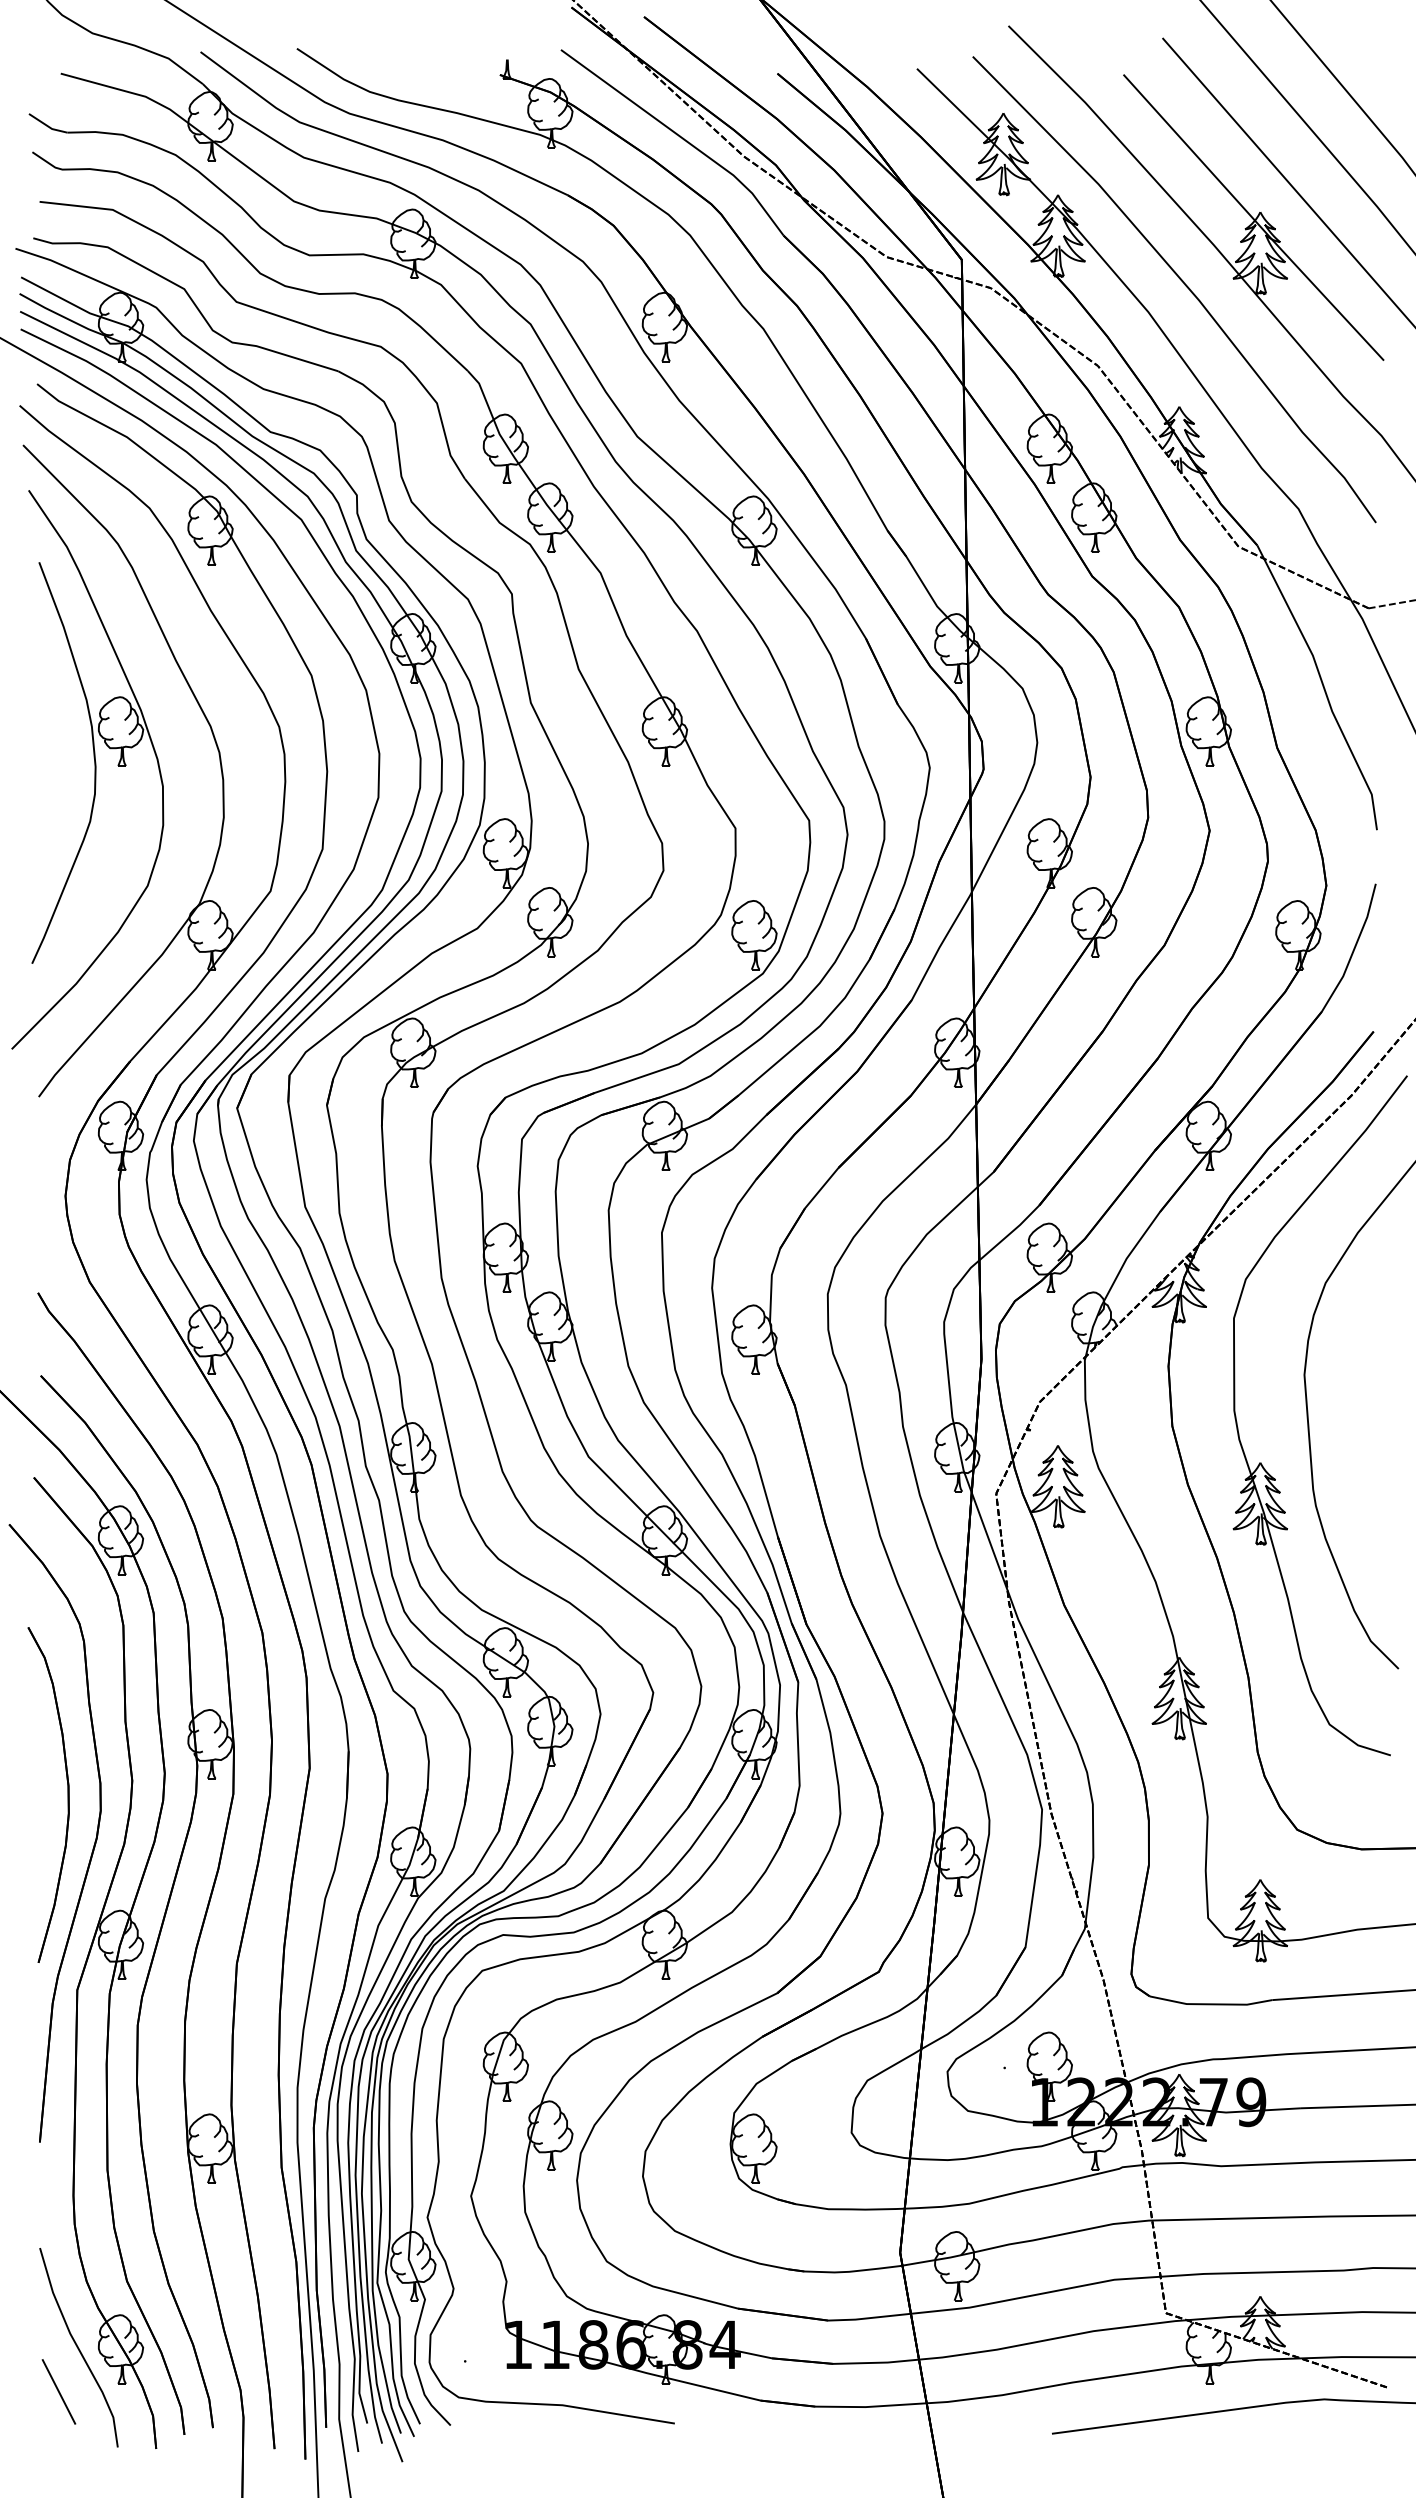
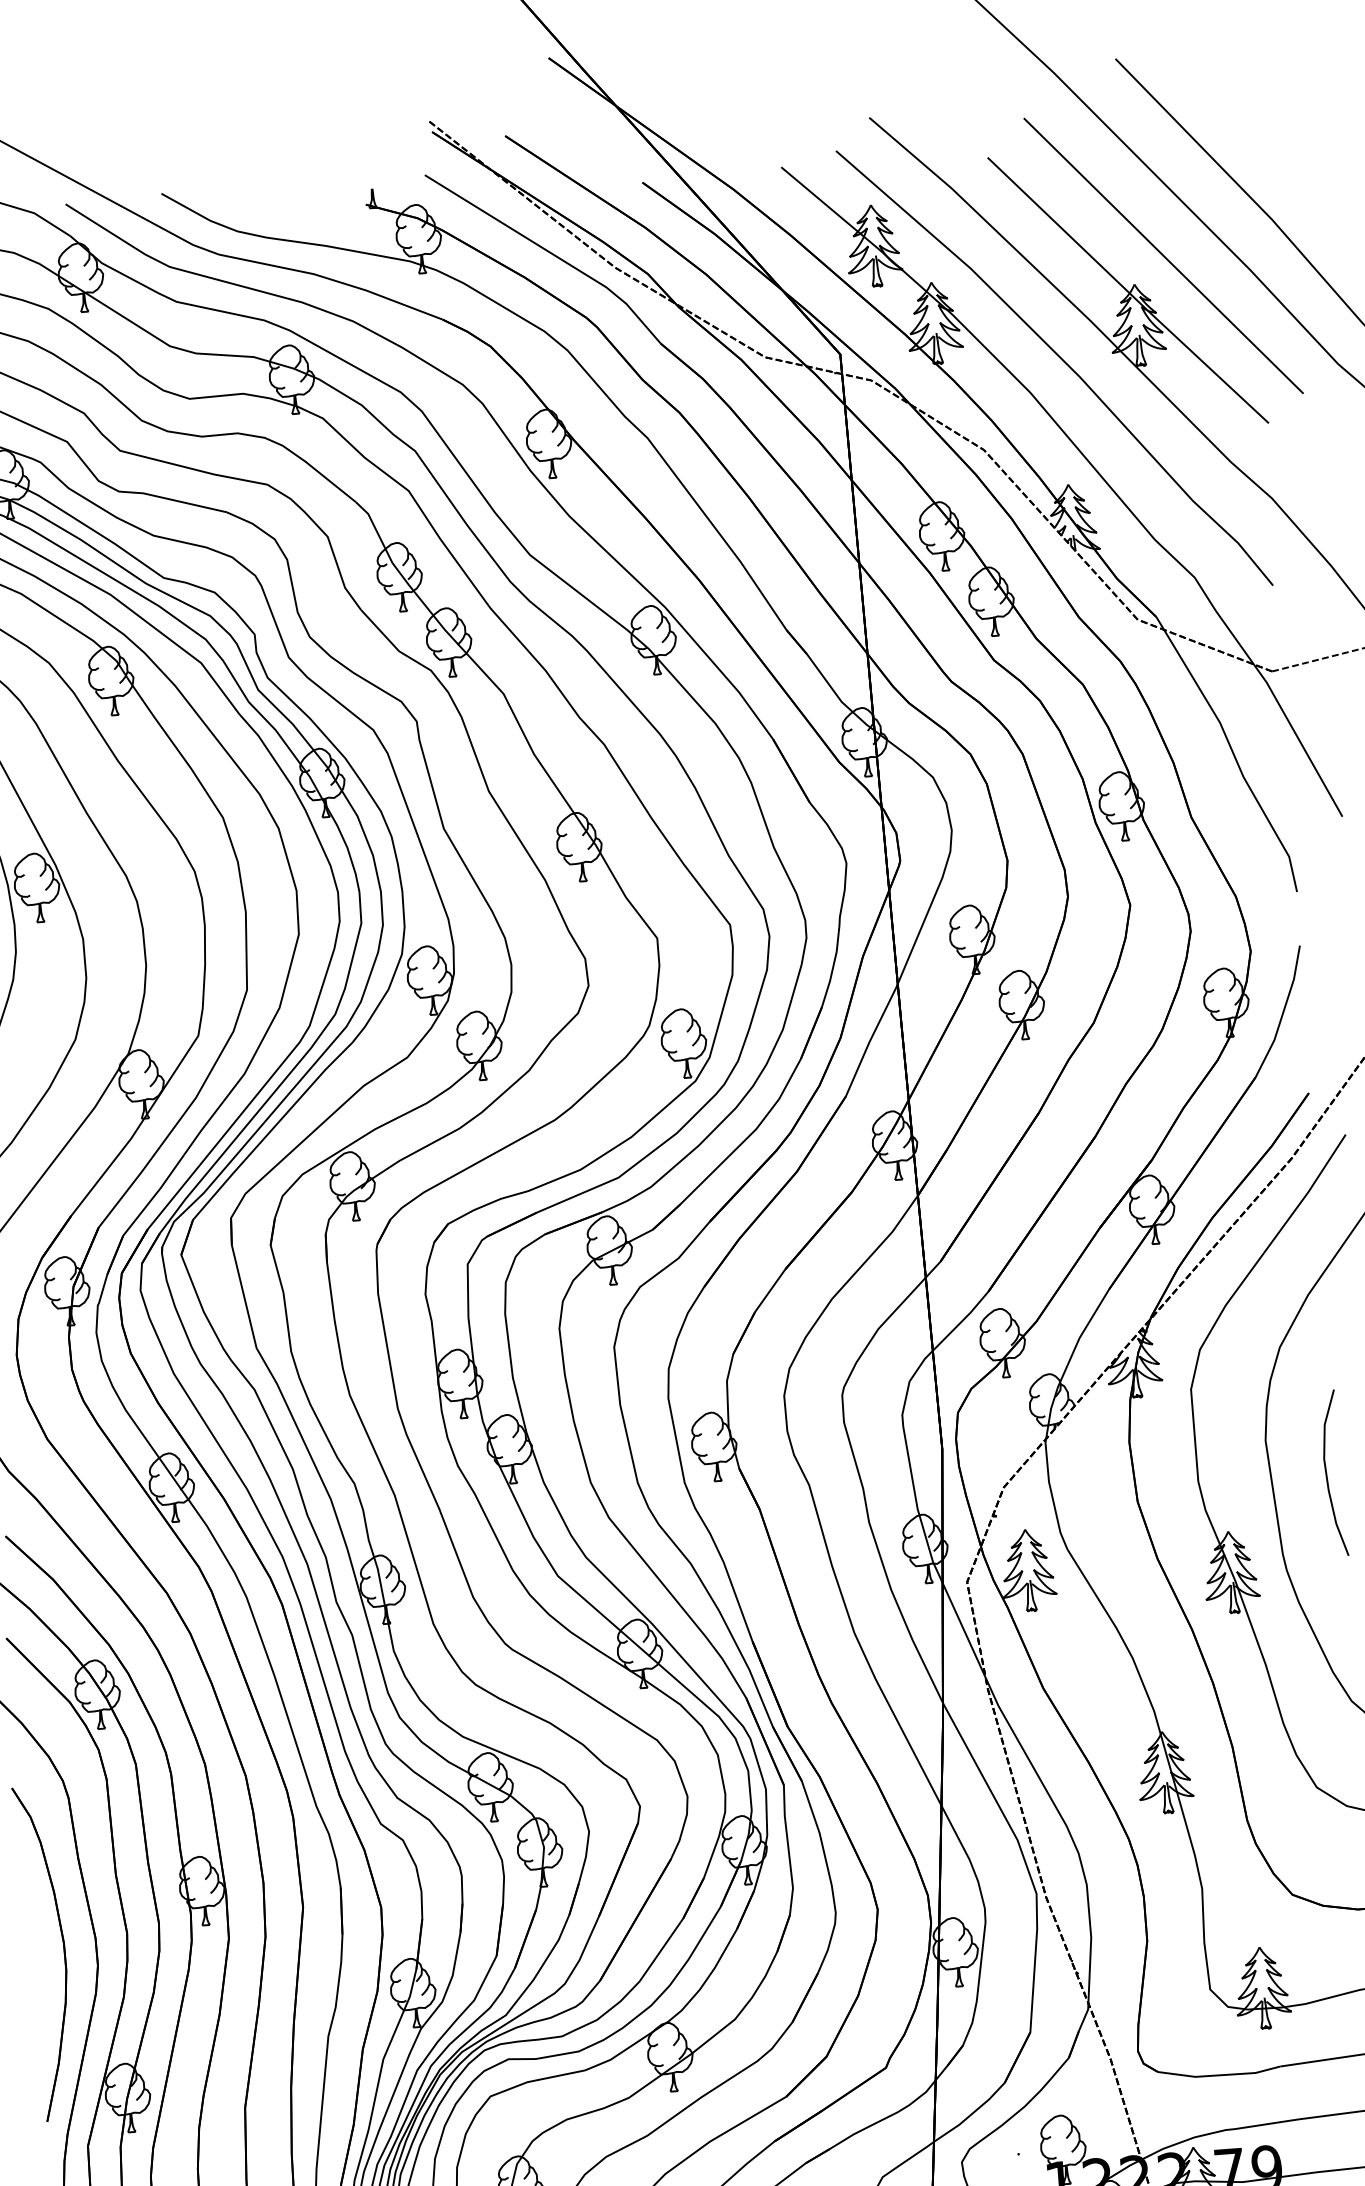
curve: (1363, 1412) -> (1327, 1473), added

